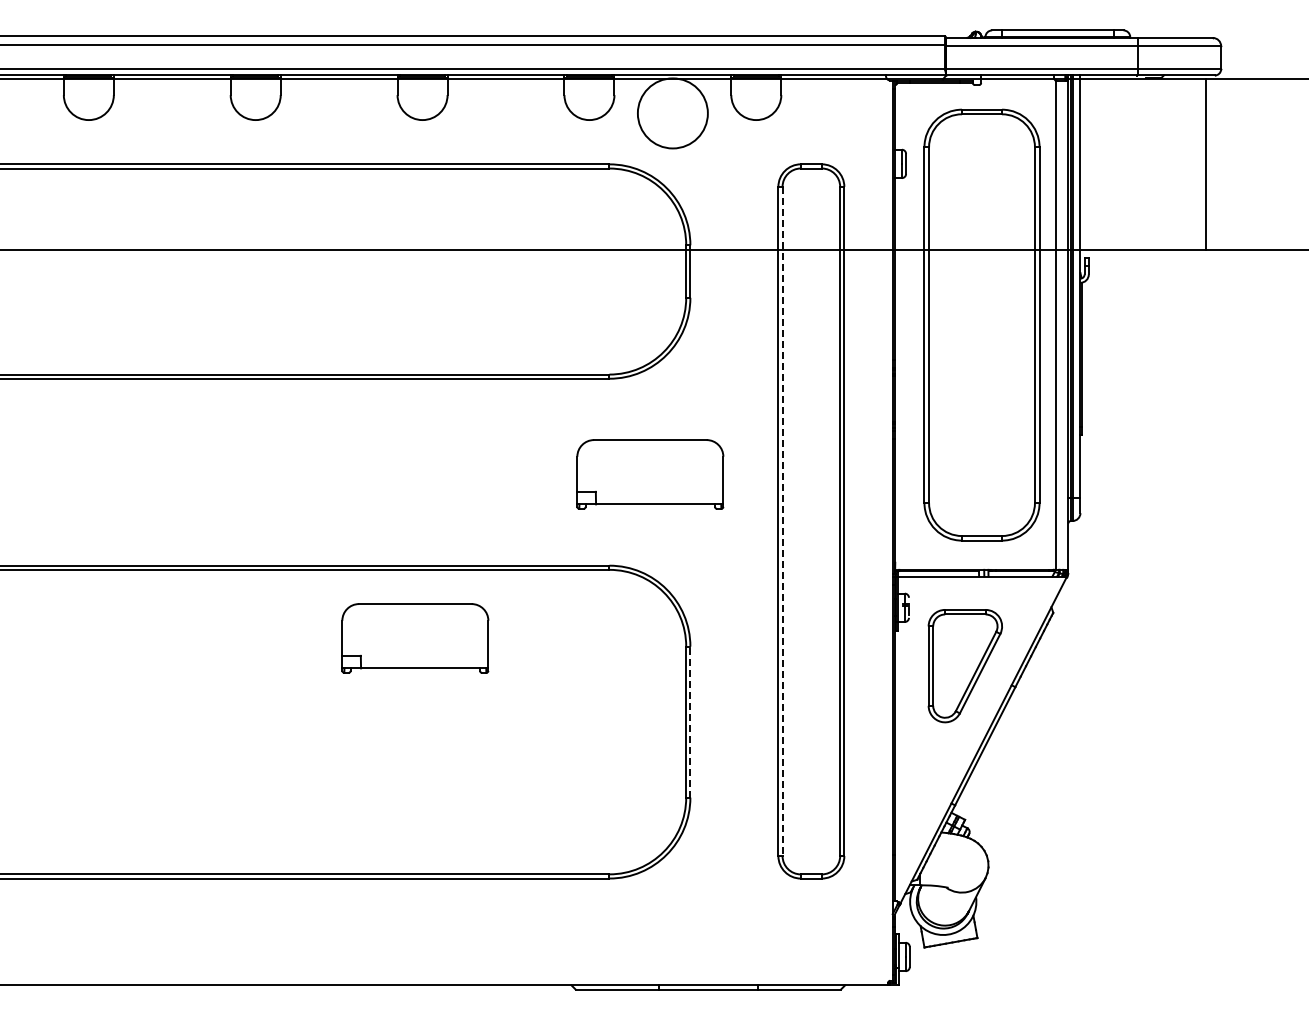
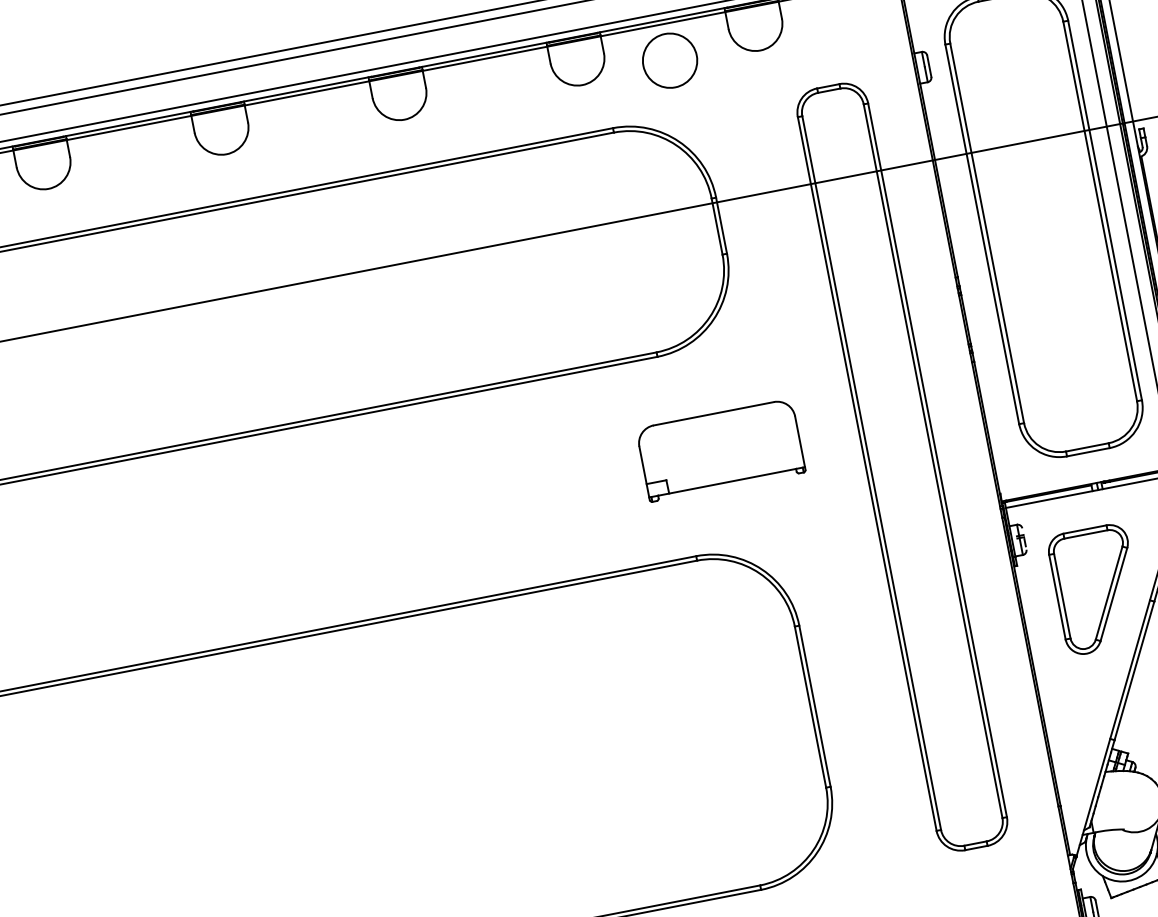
circle: (672, 113) -> (669, 60), size x0.71
line: (782, 521) -> (871, 473), dashed -> solid
part: (415, 638) -> (504, 674), removed
line: (690, 722) -> (815, 706), dashed -> solid

